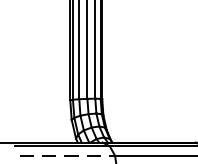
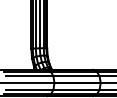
line: (66, 156) -> (29, 76), dashed -> solid

